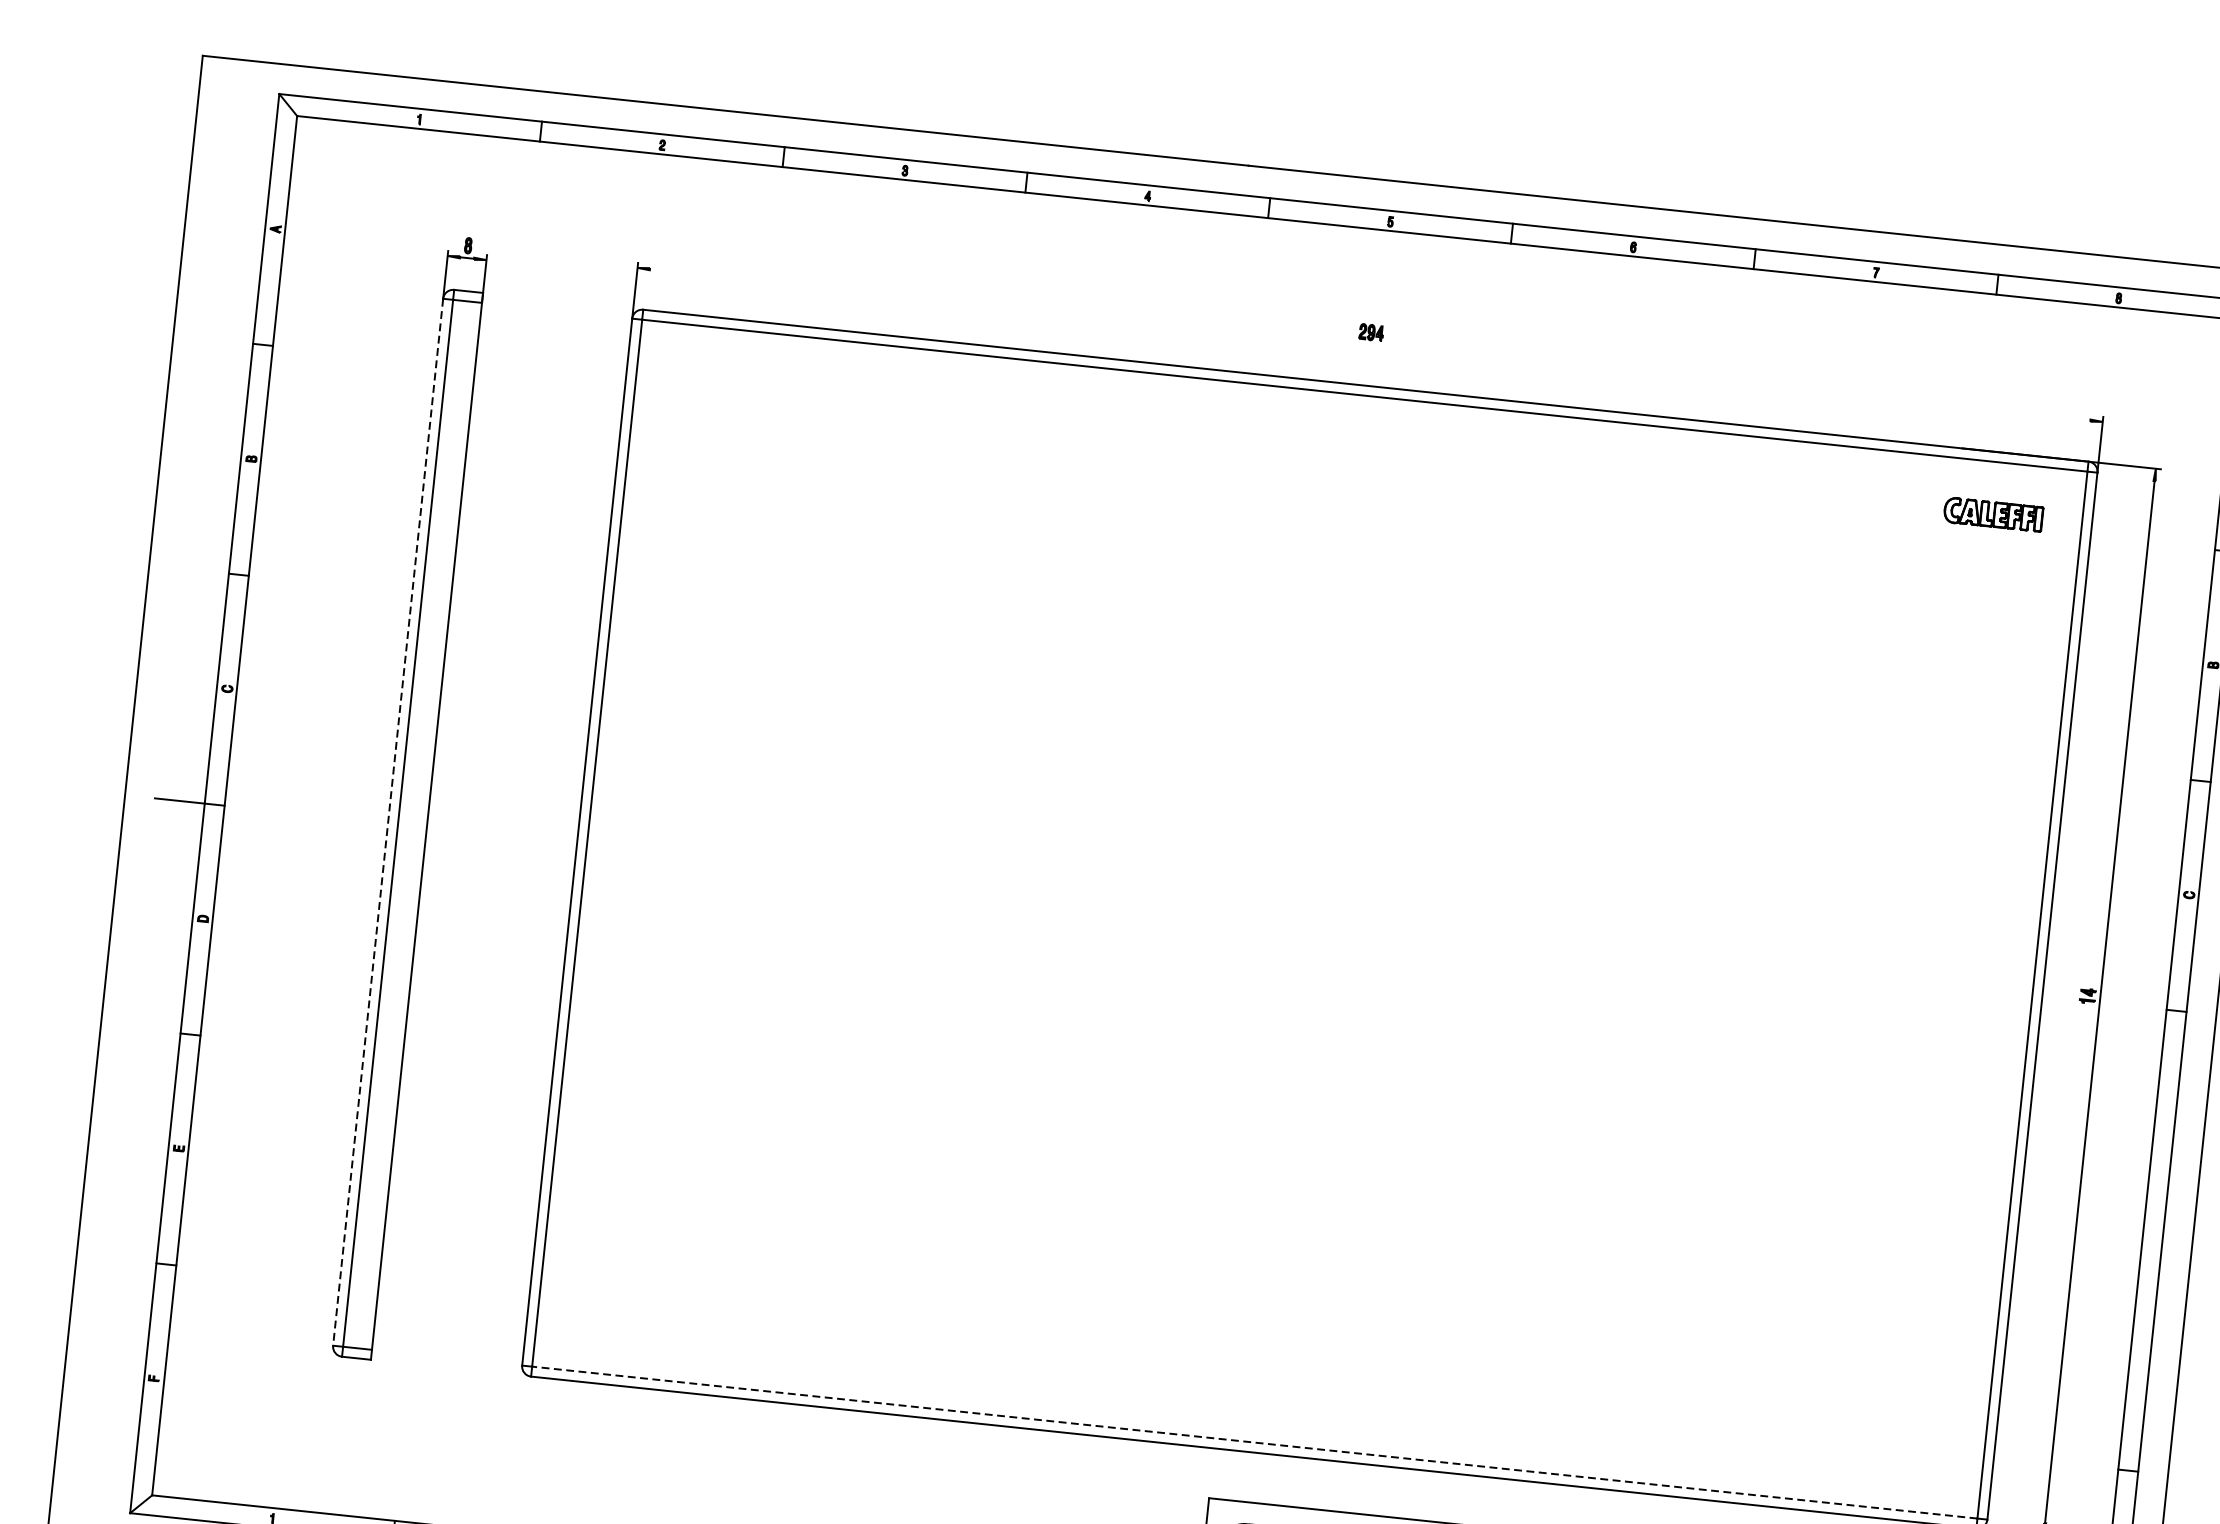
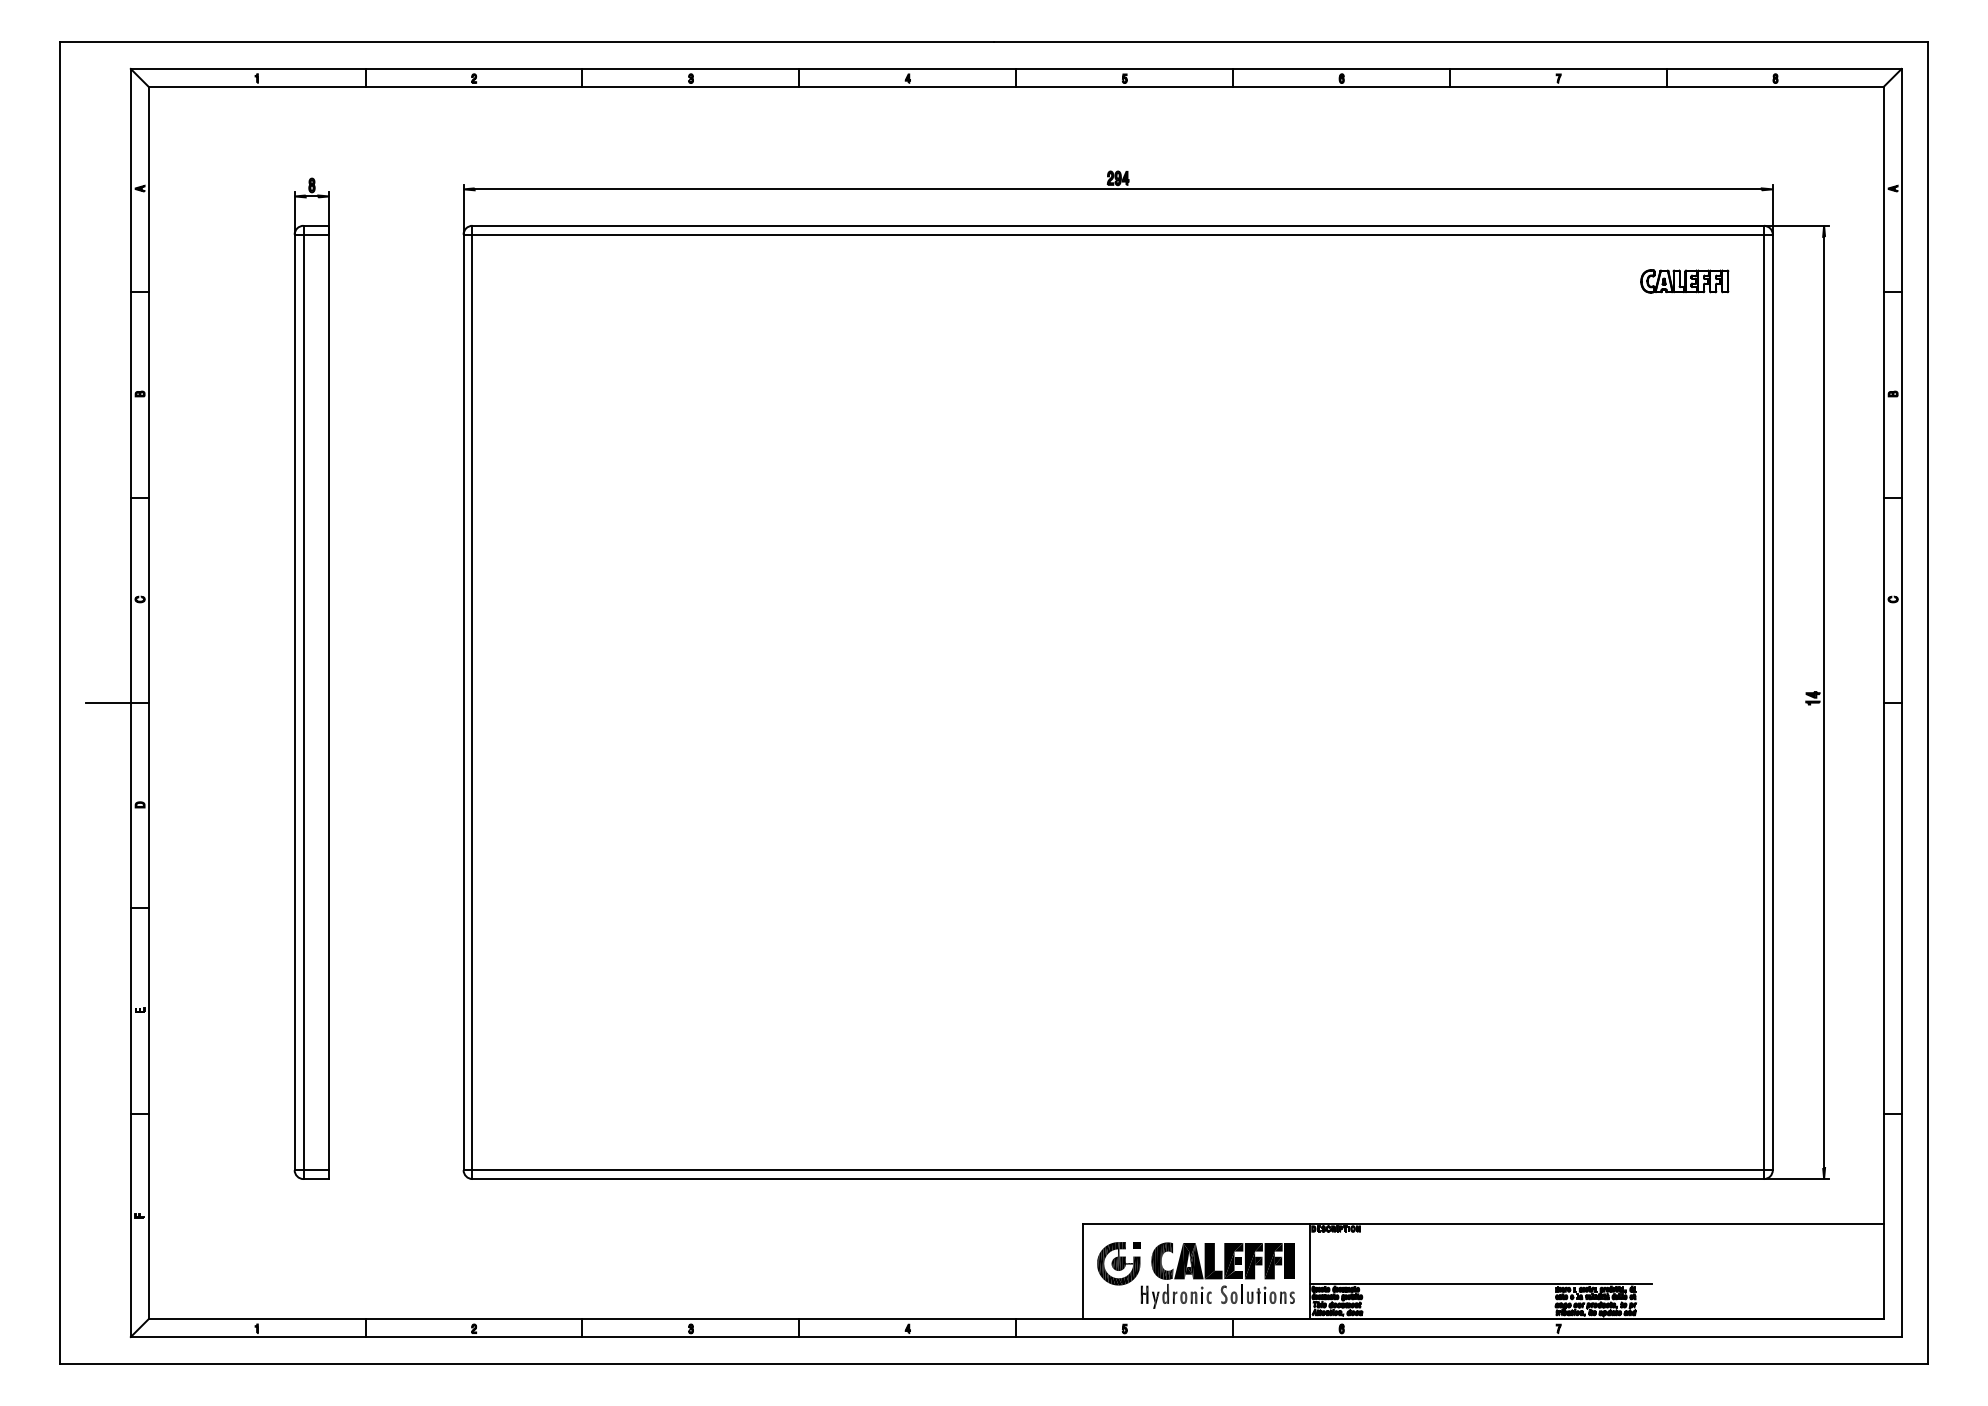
line: (1369, 345) -> (1117, 189), added
line: (387, 822) -> (294, 702), dashed -> solid
line: (1255, 1442) -> (1118, 1170), dashed -> solid

